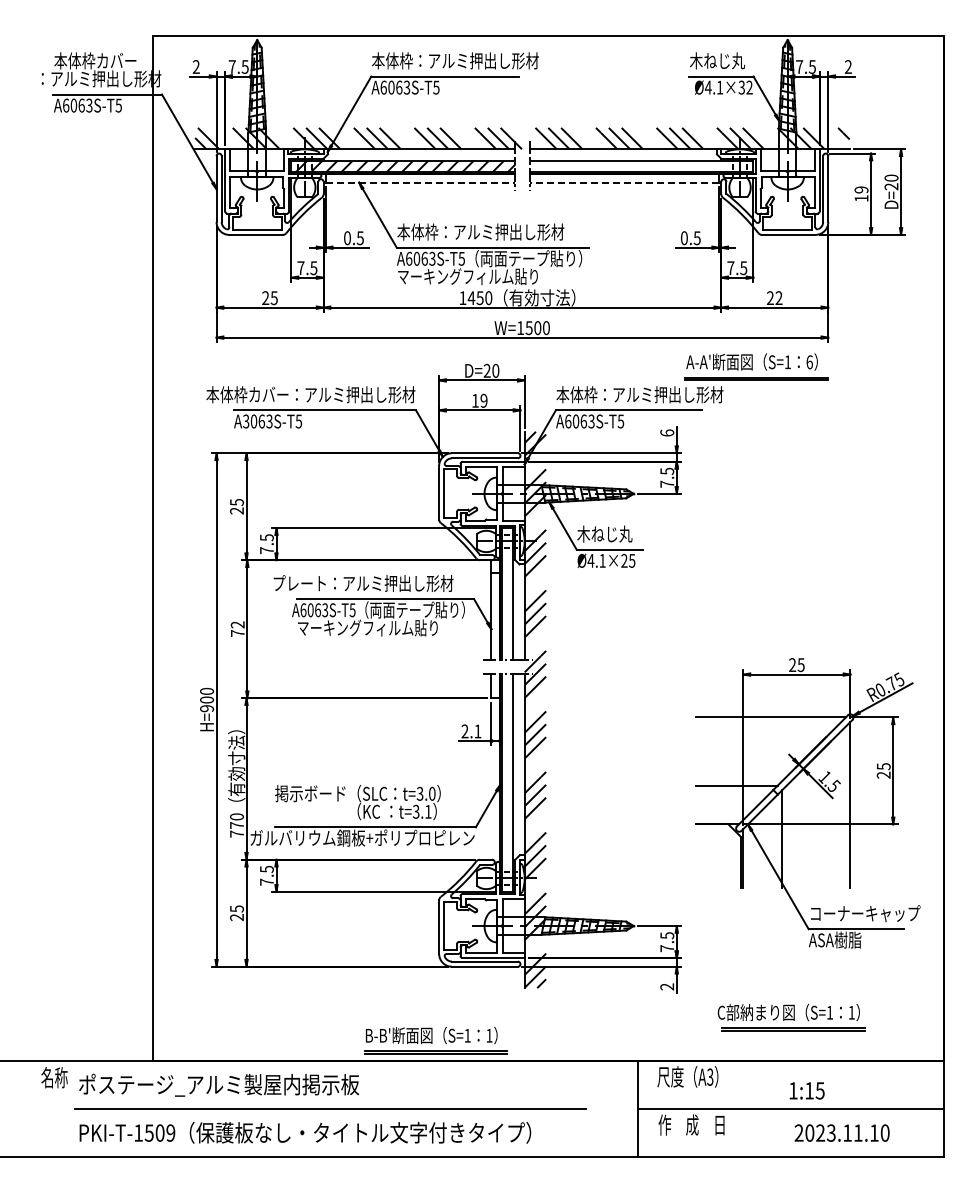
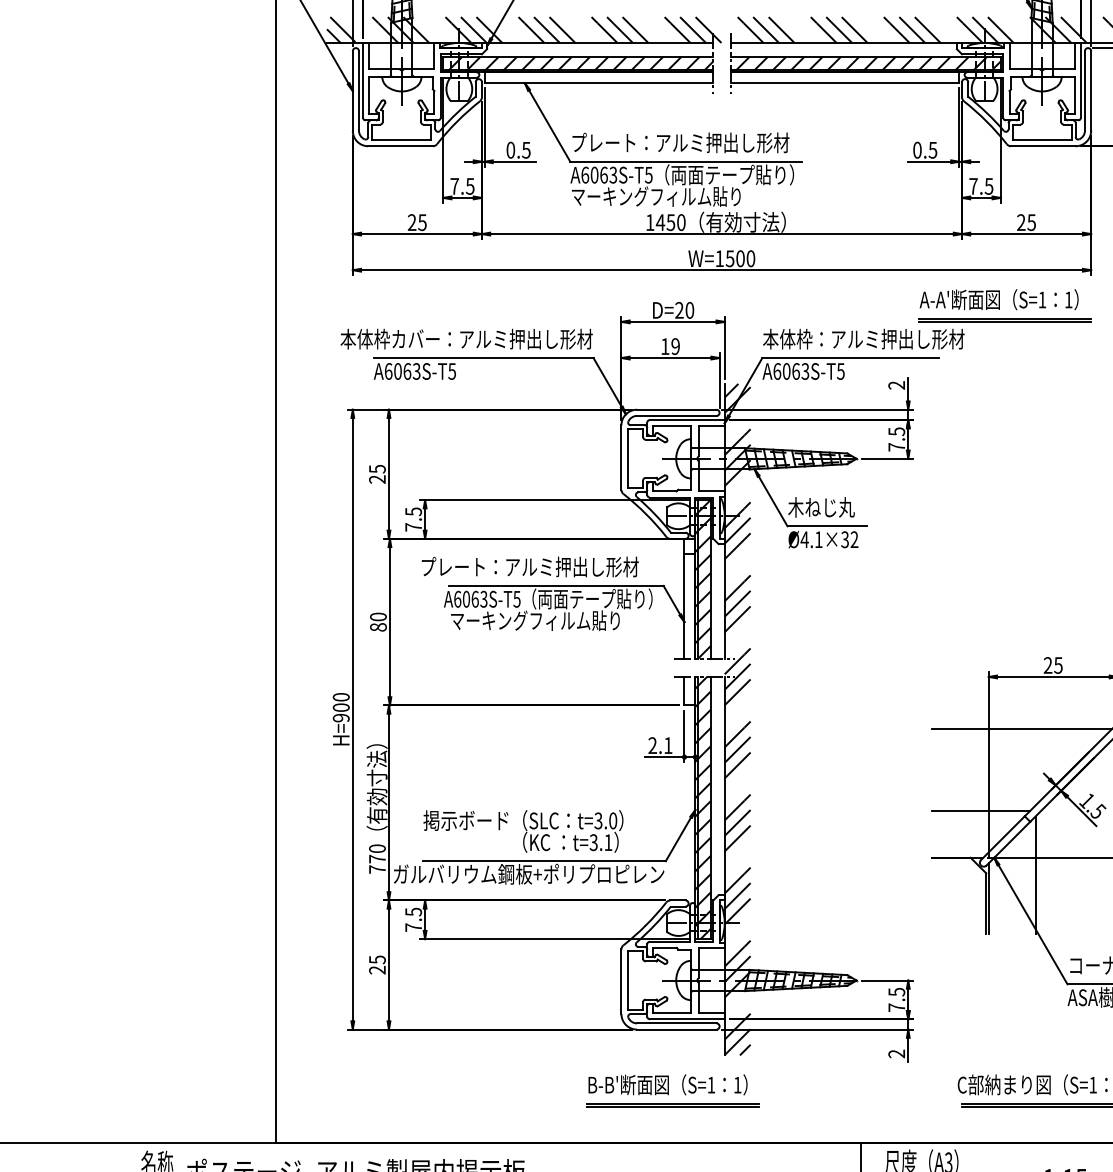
hatch: (641, 166) -> (865, 63), added
line: (420, 182) -> (598, 83), dashed -> solid
line: (624, 182) -> (845, 83), dashed -> solid
text: (487, 231) -> (679, 142), 本体枠：アルミ押出し形材 -> プレート：アルミ押出し形材
text: (778, 298) -> (1031, 223), 22 -> 25
text: (809, 362) -> (1068, 300), 6 -> 1
text: (246, 421) -> (388, 371), A3063S-T5 -> A6063S-T5
text: (667, 432) -> (897, 384), 6 -> 2
text: (628, 560) -> (850, 539), Ø4.1×25 -> Ø4.1×32
hatch: (506, 594) -> (702, 580), added
text: (237, 628) -> (378, 621), 72 -> 80
hatch: (506, 782) -> (702, 807), added
part: (435, 1040) -> (672, 1090), moved

